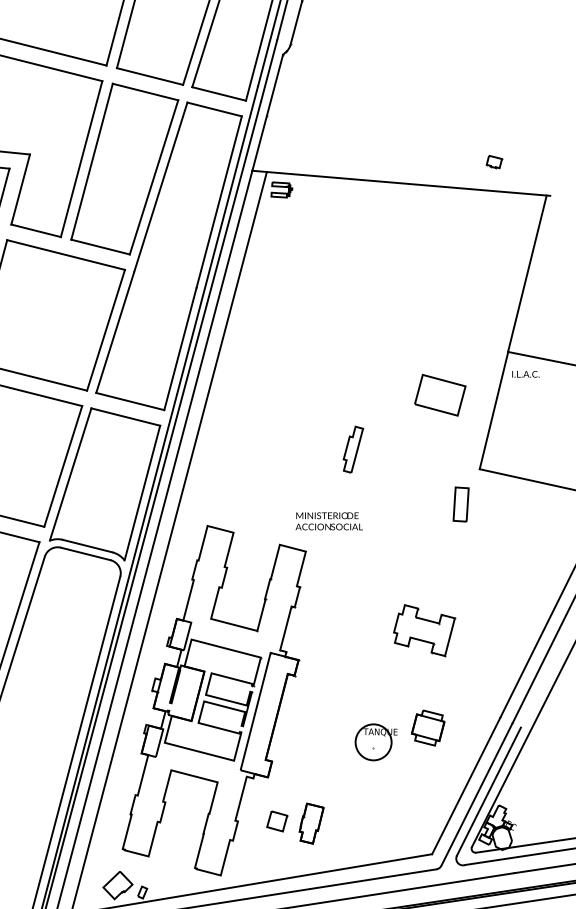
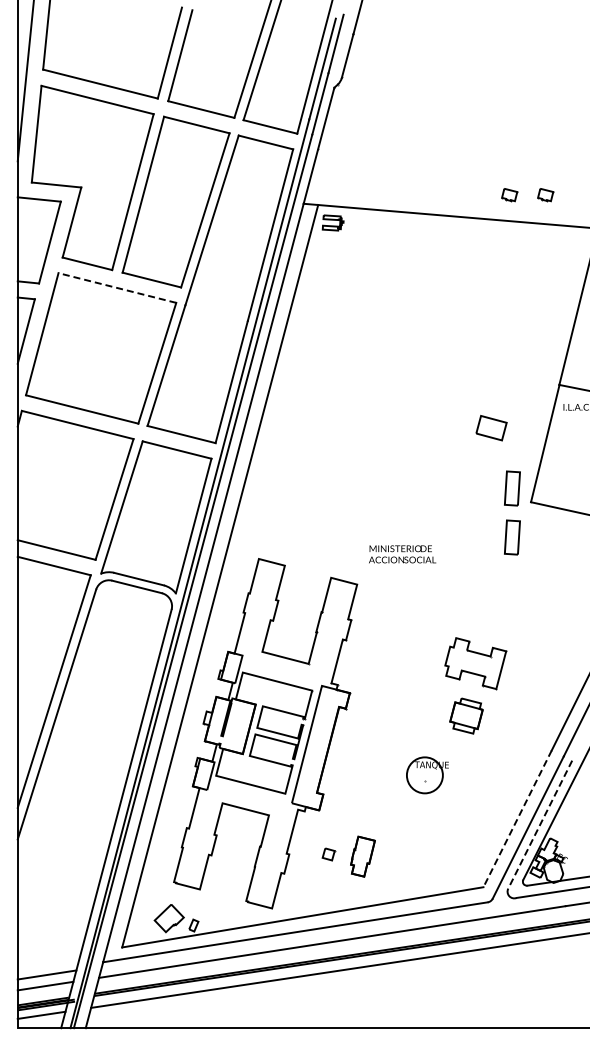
part: (458, 162) -> (509, 195), added
line: (66, 255) -> (117, 288), solid -> dashed
part: (440, 394) -> (491, 427), size x0.6
part: (353, 449) -> (404, 482), removed
part: (461, 455) -> (512, 488), added
text: (329, 521) -> (402, 554), moved
part: (428, 727) -> (466, 715), moved
line: (466, 786) -> (517, 819), solid -> dashed
line: (489, 791) -> (540, 824), solid -> dashed
part: (277, 821) -> (328, 854), size x0.6

